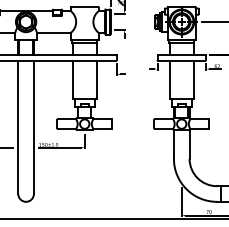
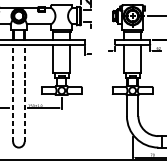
line: (18, 127) -> (13, 93), solid -> dashed
line: (33, 127) -> (24, 93), solid -> dashed

